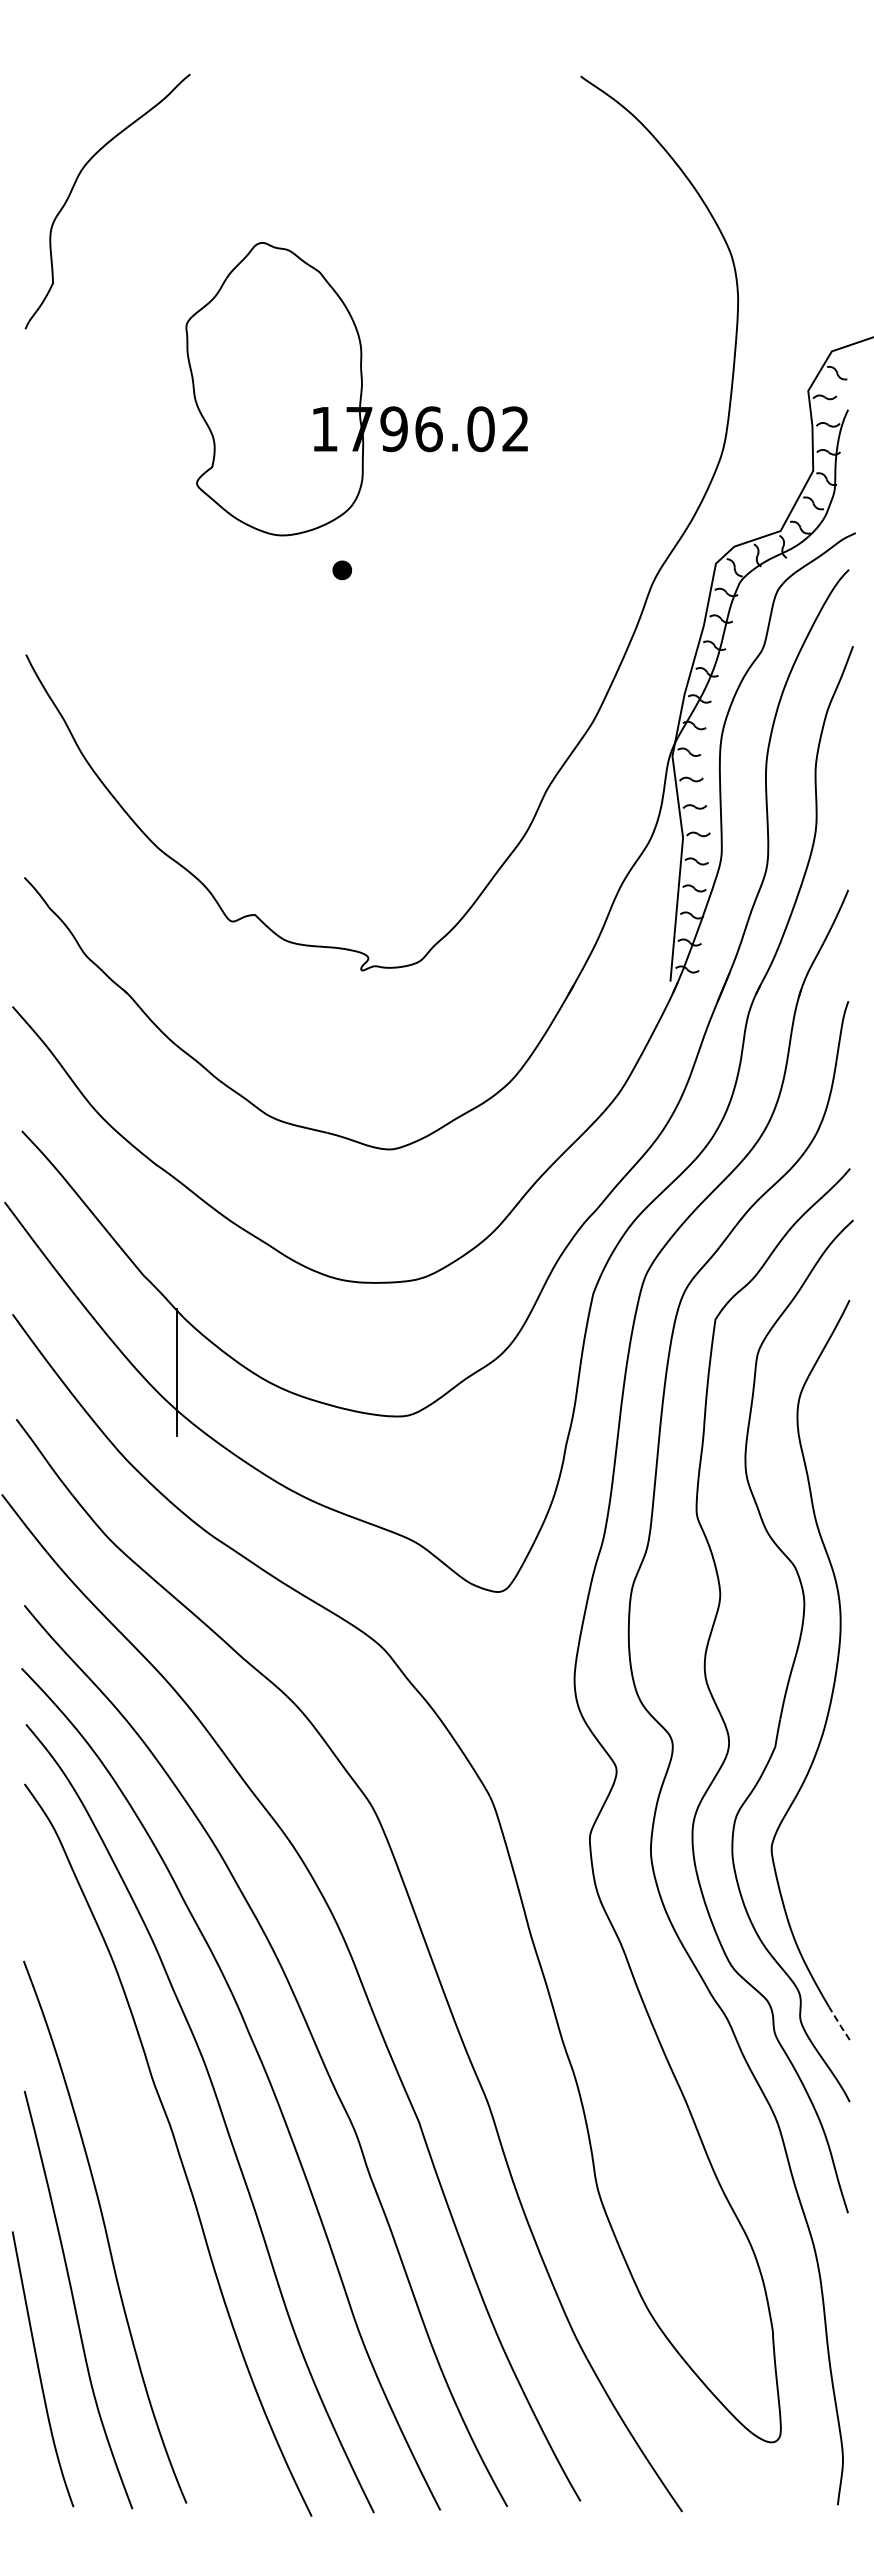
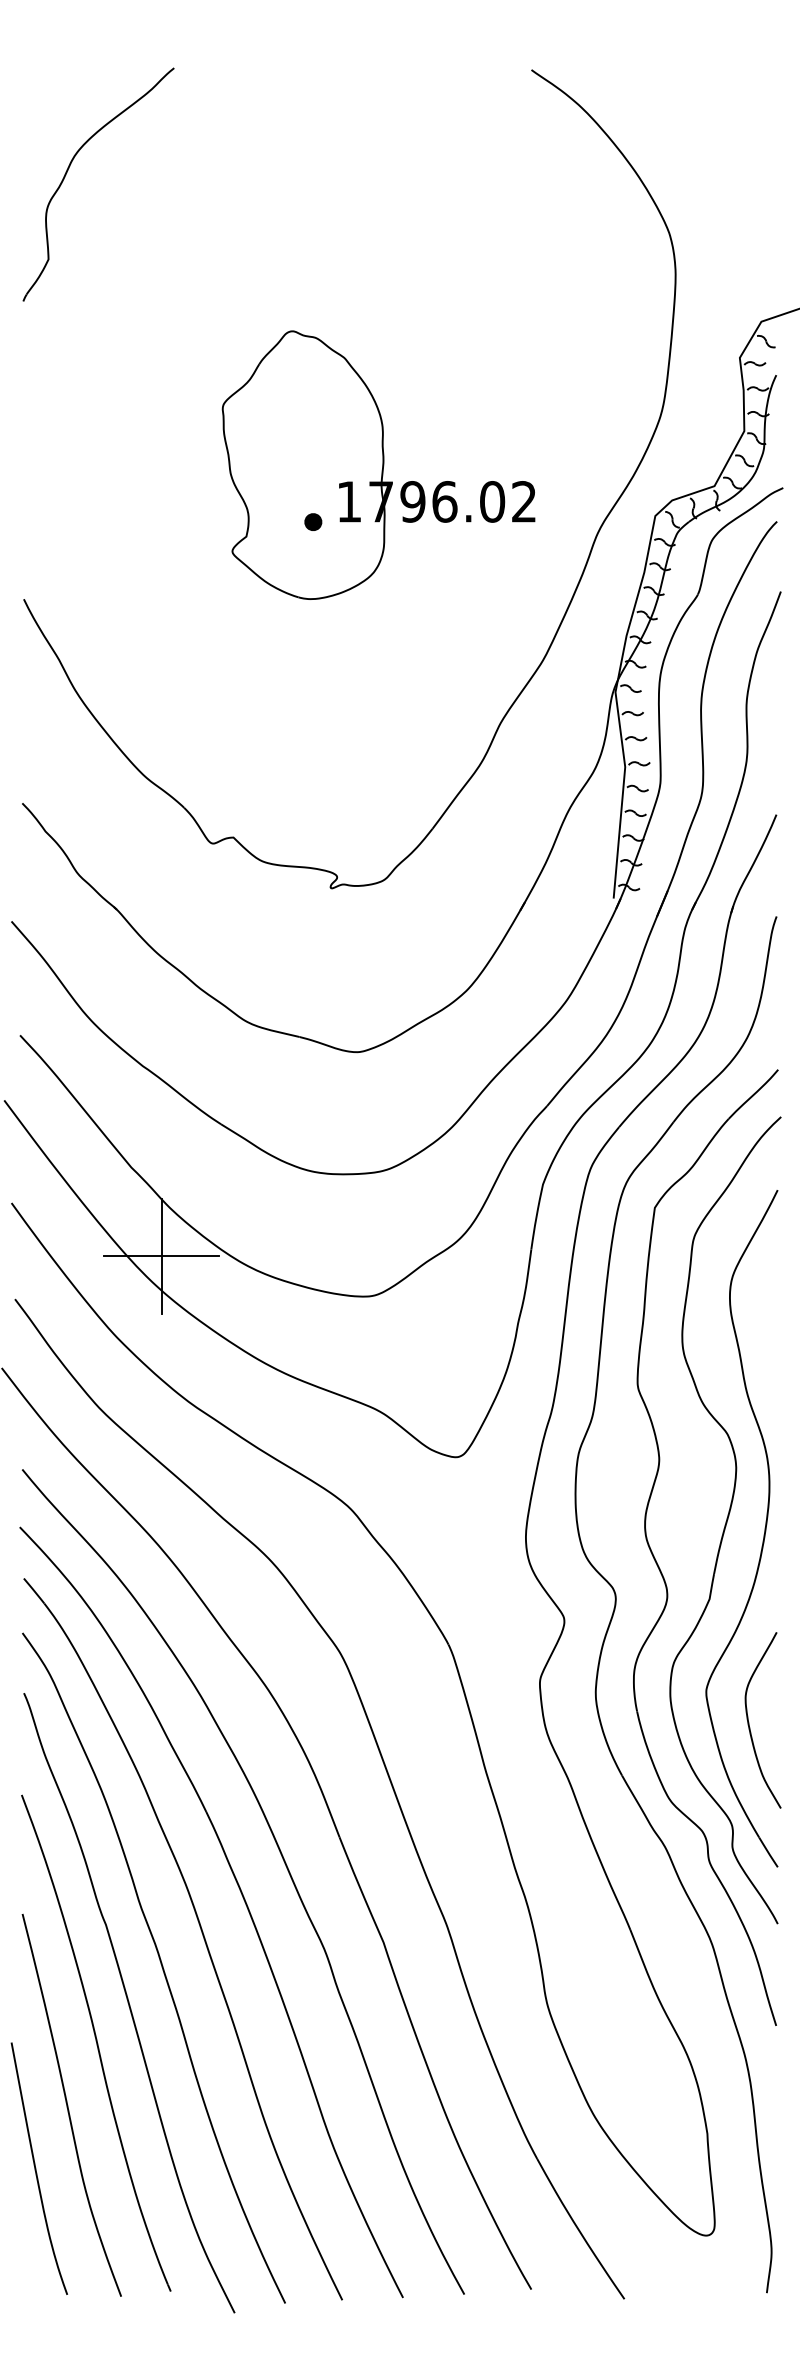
part: (356, 389) -> (378, 465), moved
line: (176, 1372) -> (161, 1256), added
curve: (818, 1880) -> (749, 1721), added
line: (839, 2023) -> (768, 1852), dashed -> solid
curve: (141, 2188) -> (129, 2003), added

